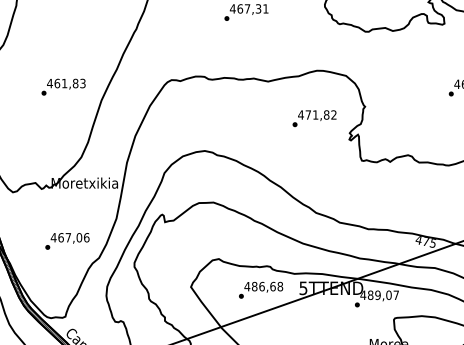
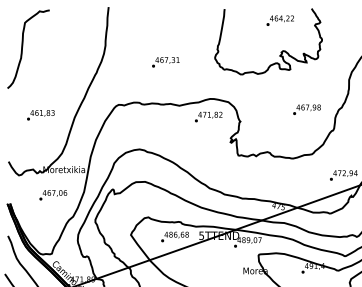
text: (63, 87) -> (40, 115), moved
text: (314, 117) -> (208, 116), moved
text: (67, 241) -> (53, 195), moved

